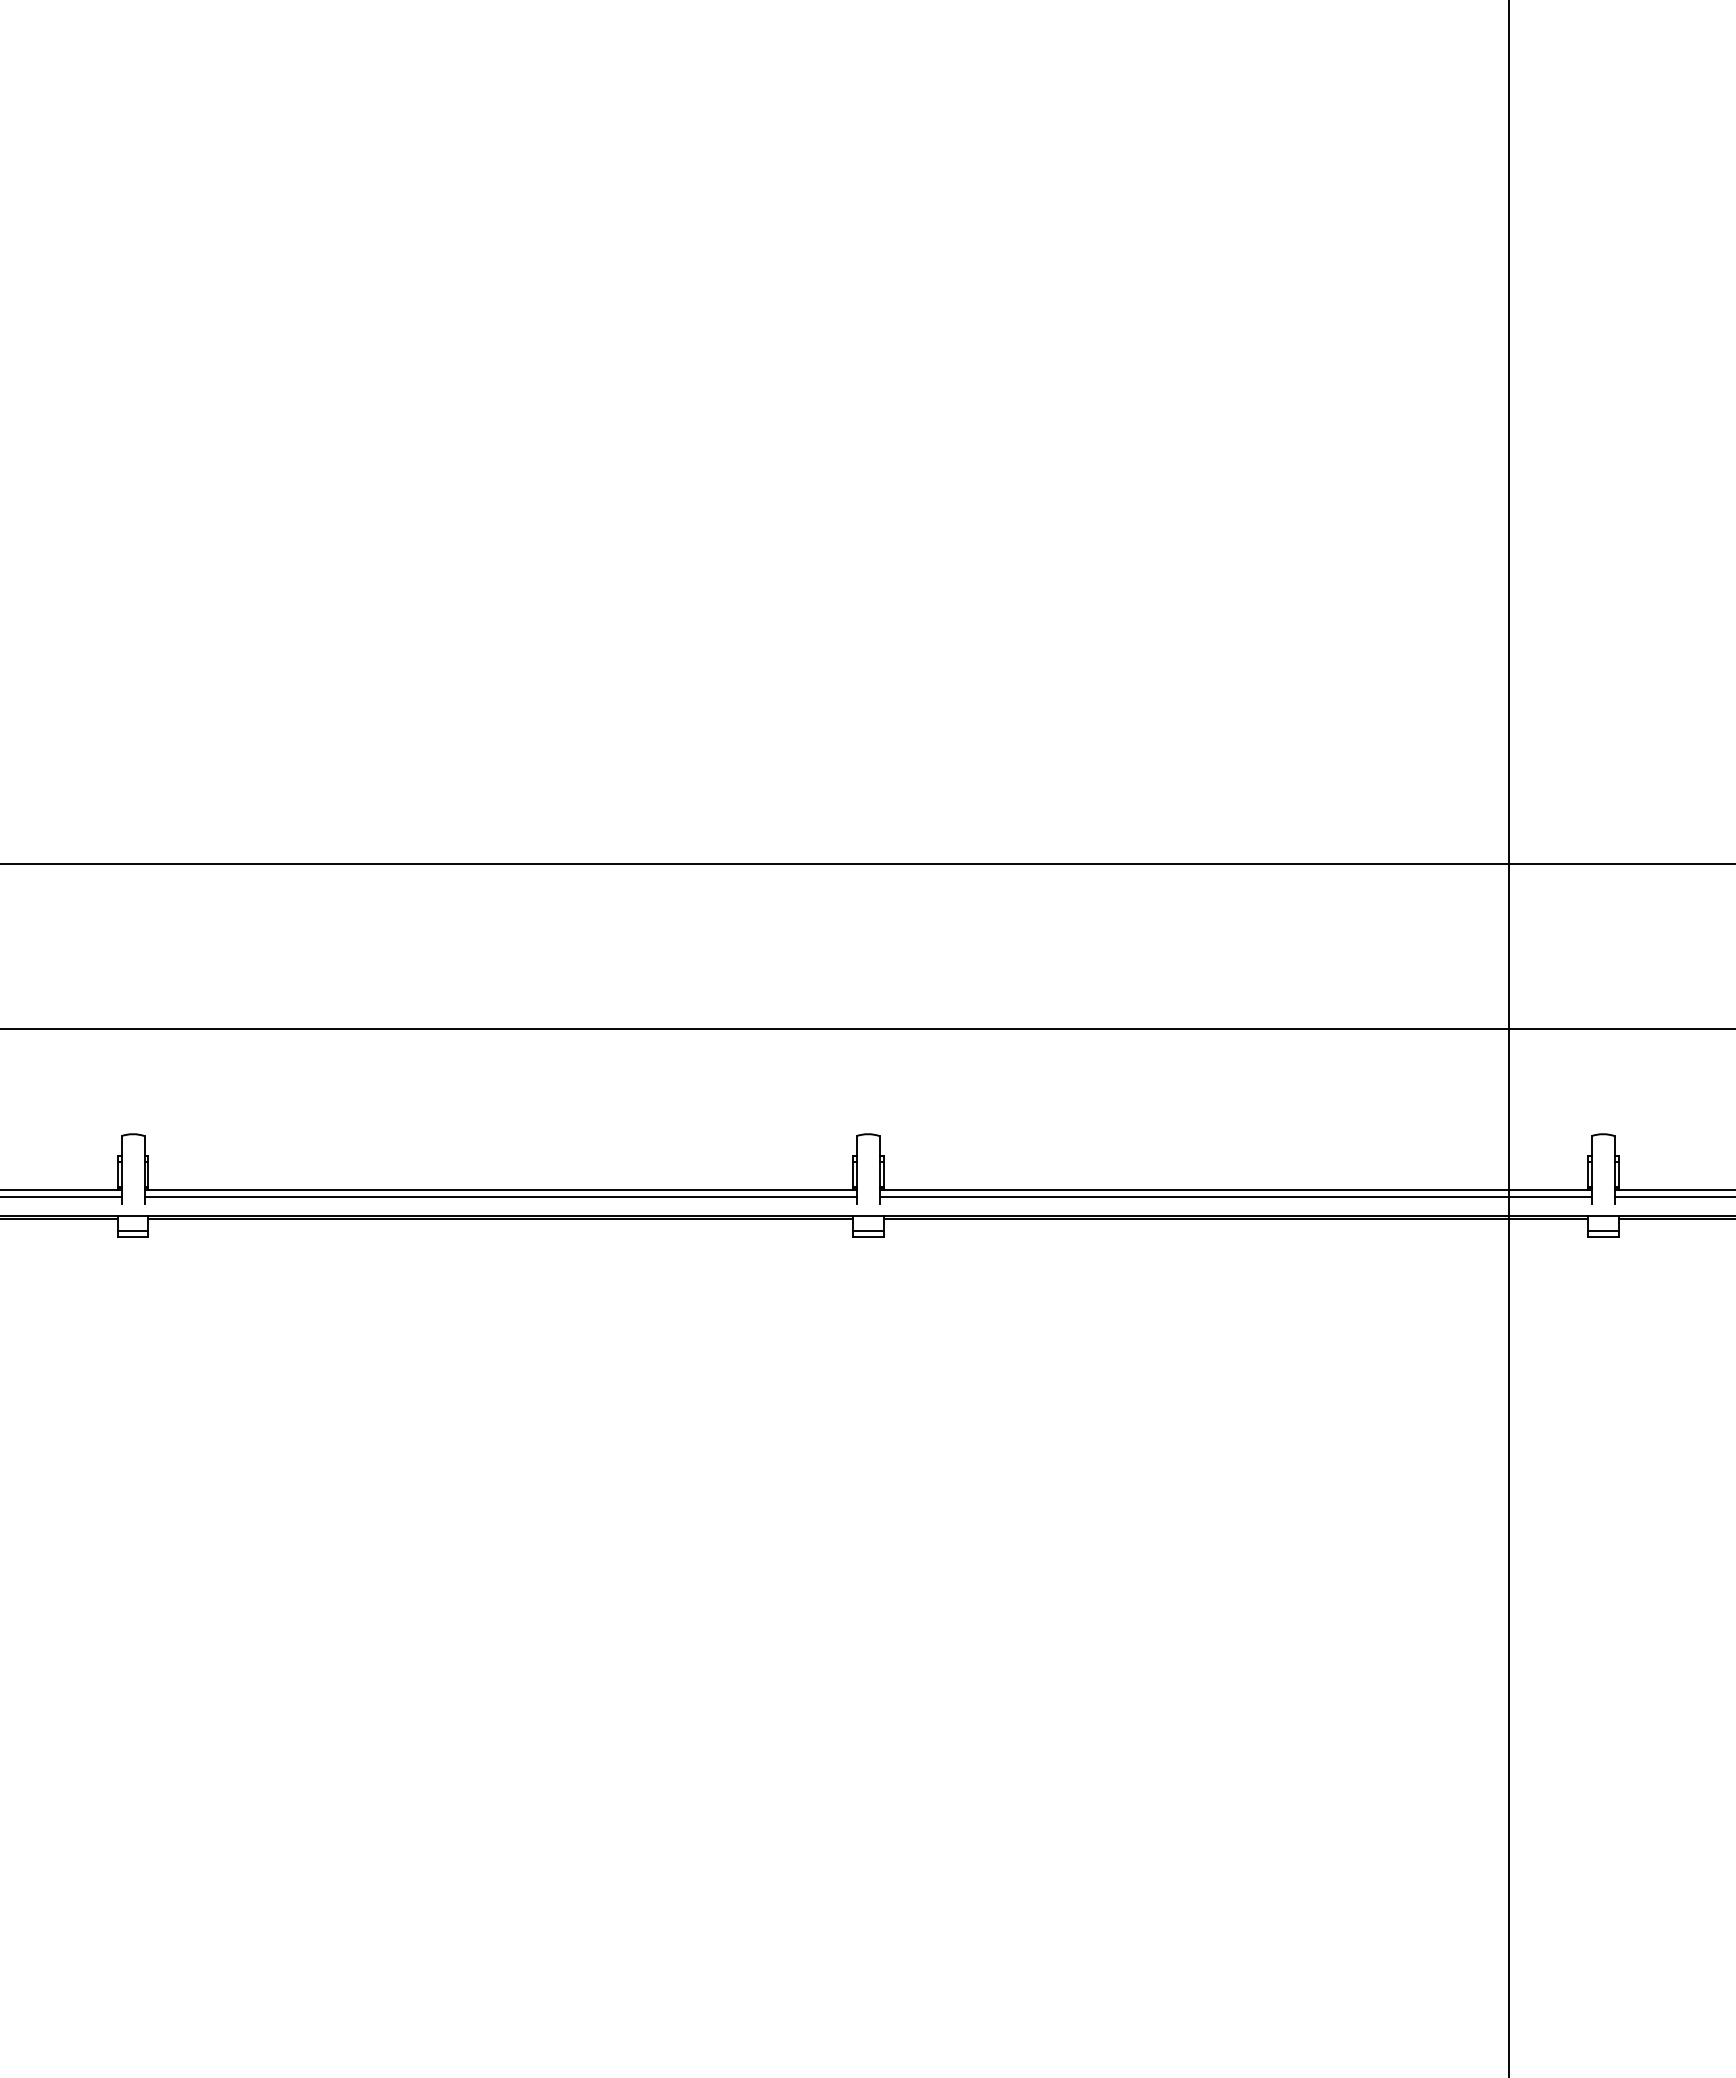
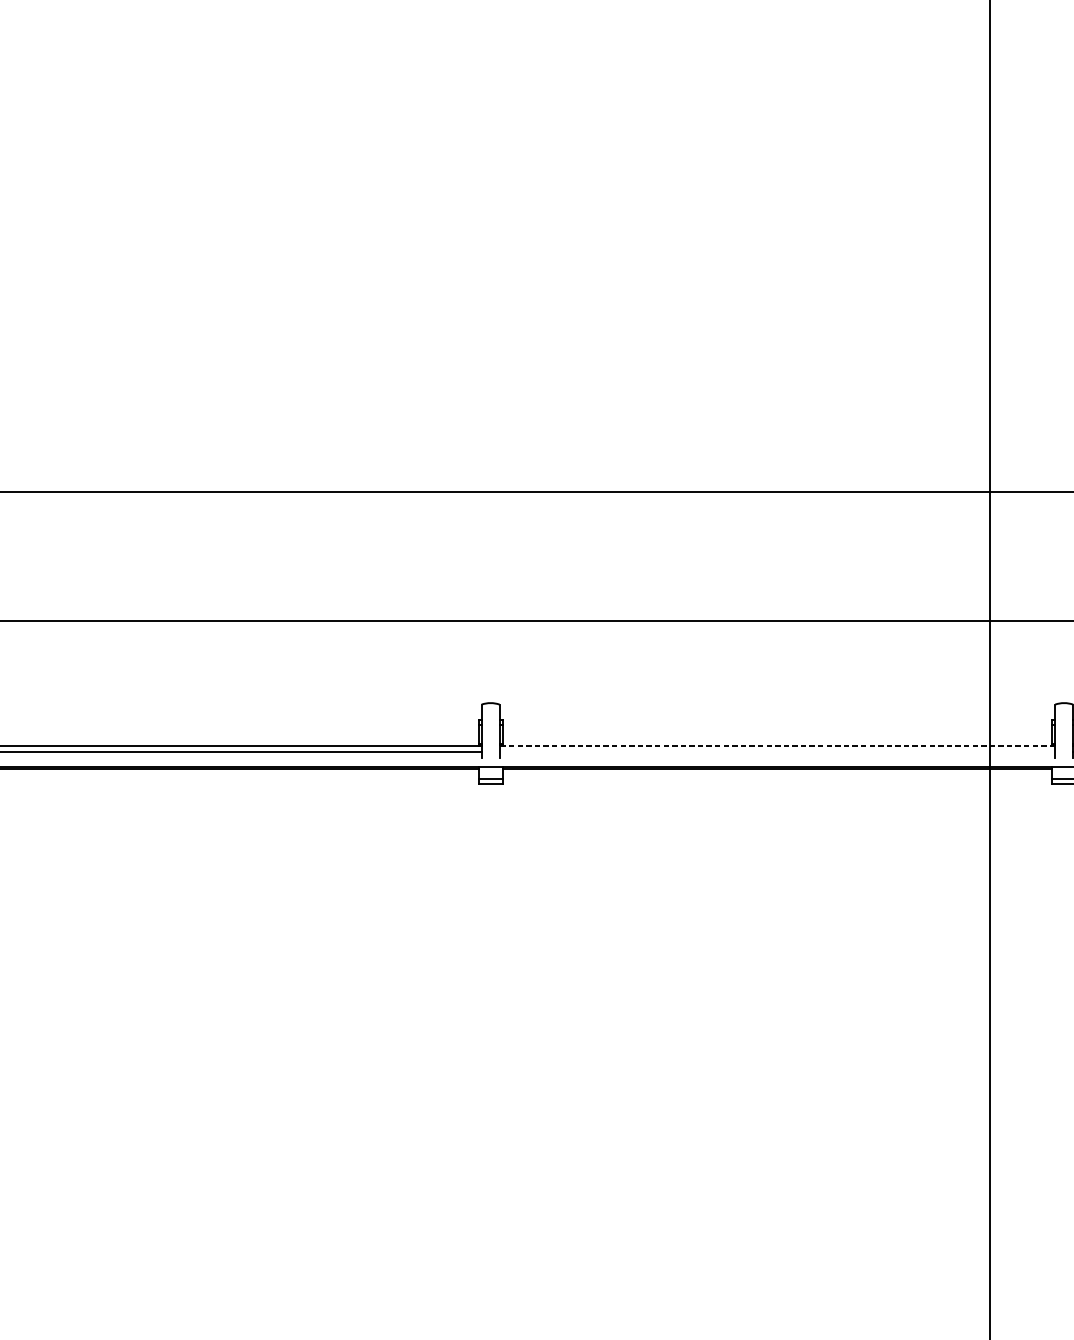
line: (1235, 1189) -> (777, 746), solid -> dashed
line: (1235, 1196) -> (777, 751), removed

